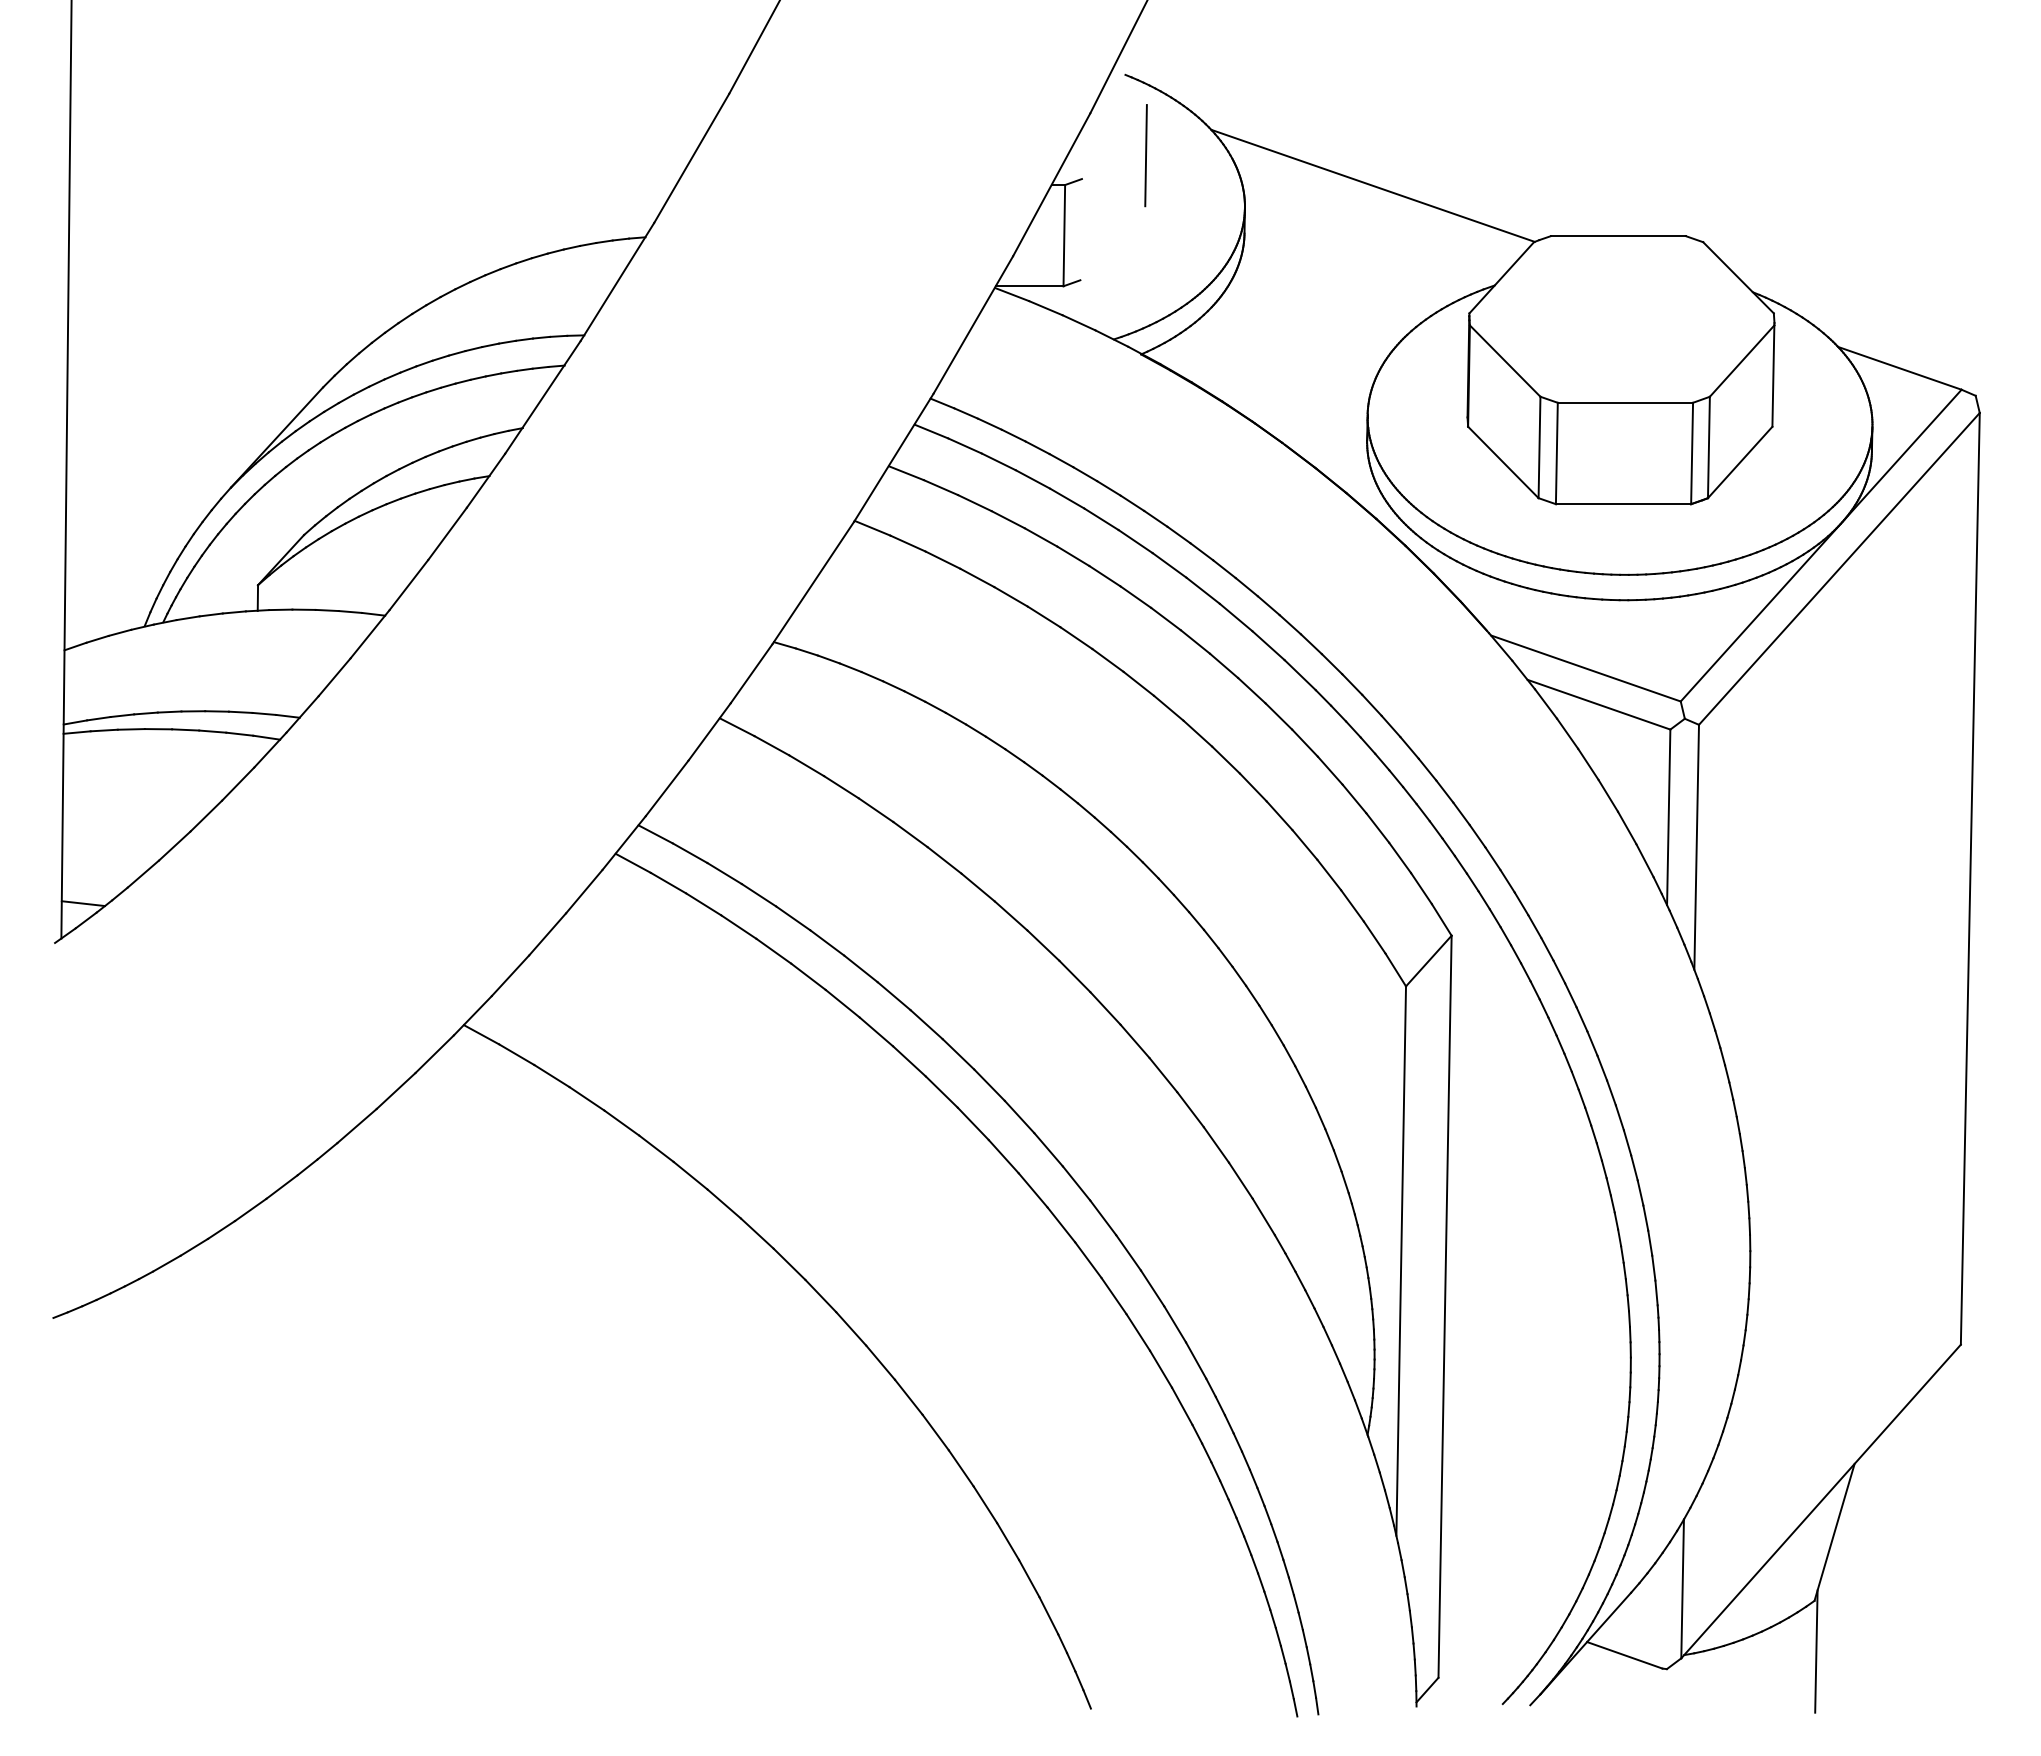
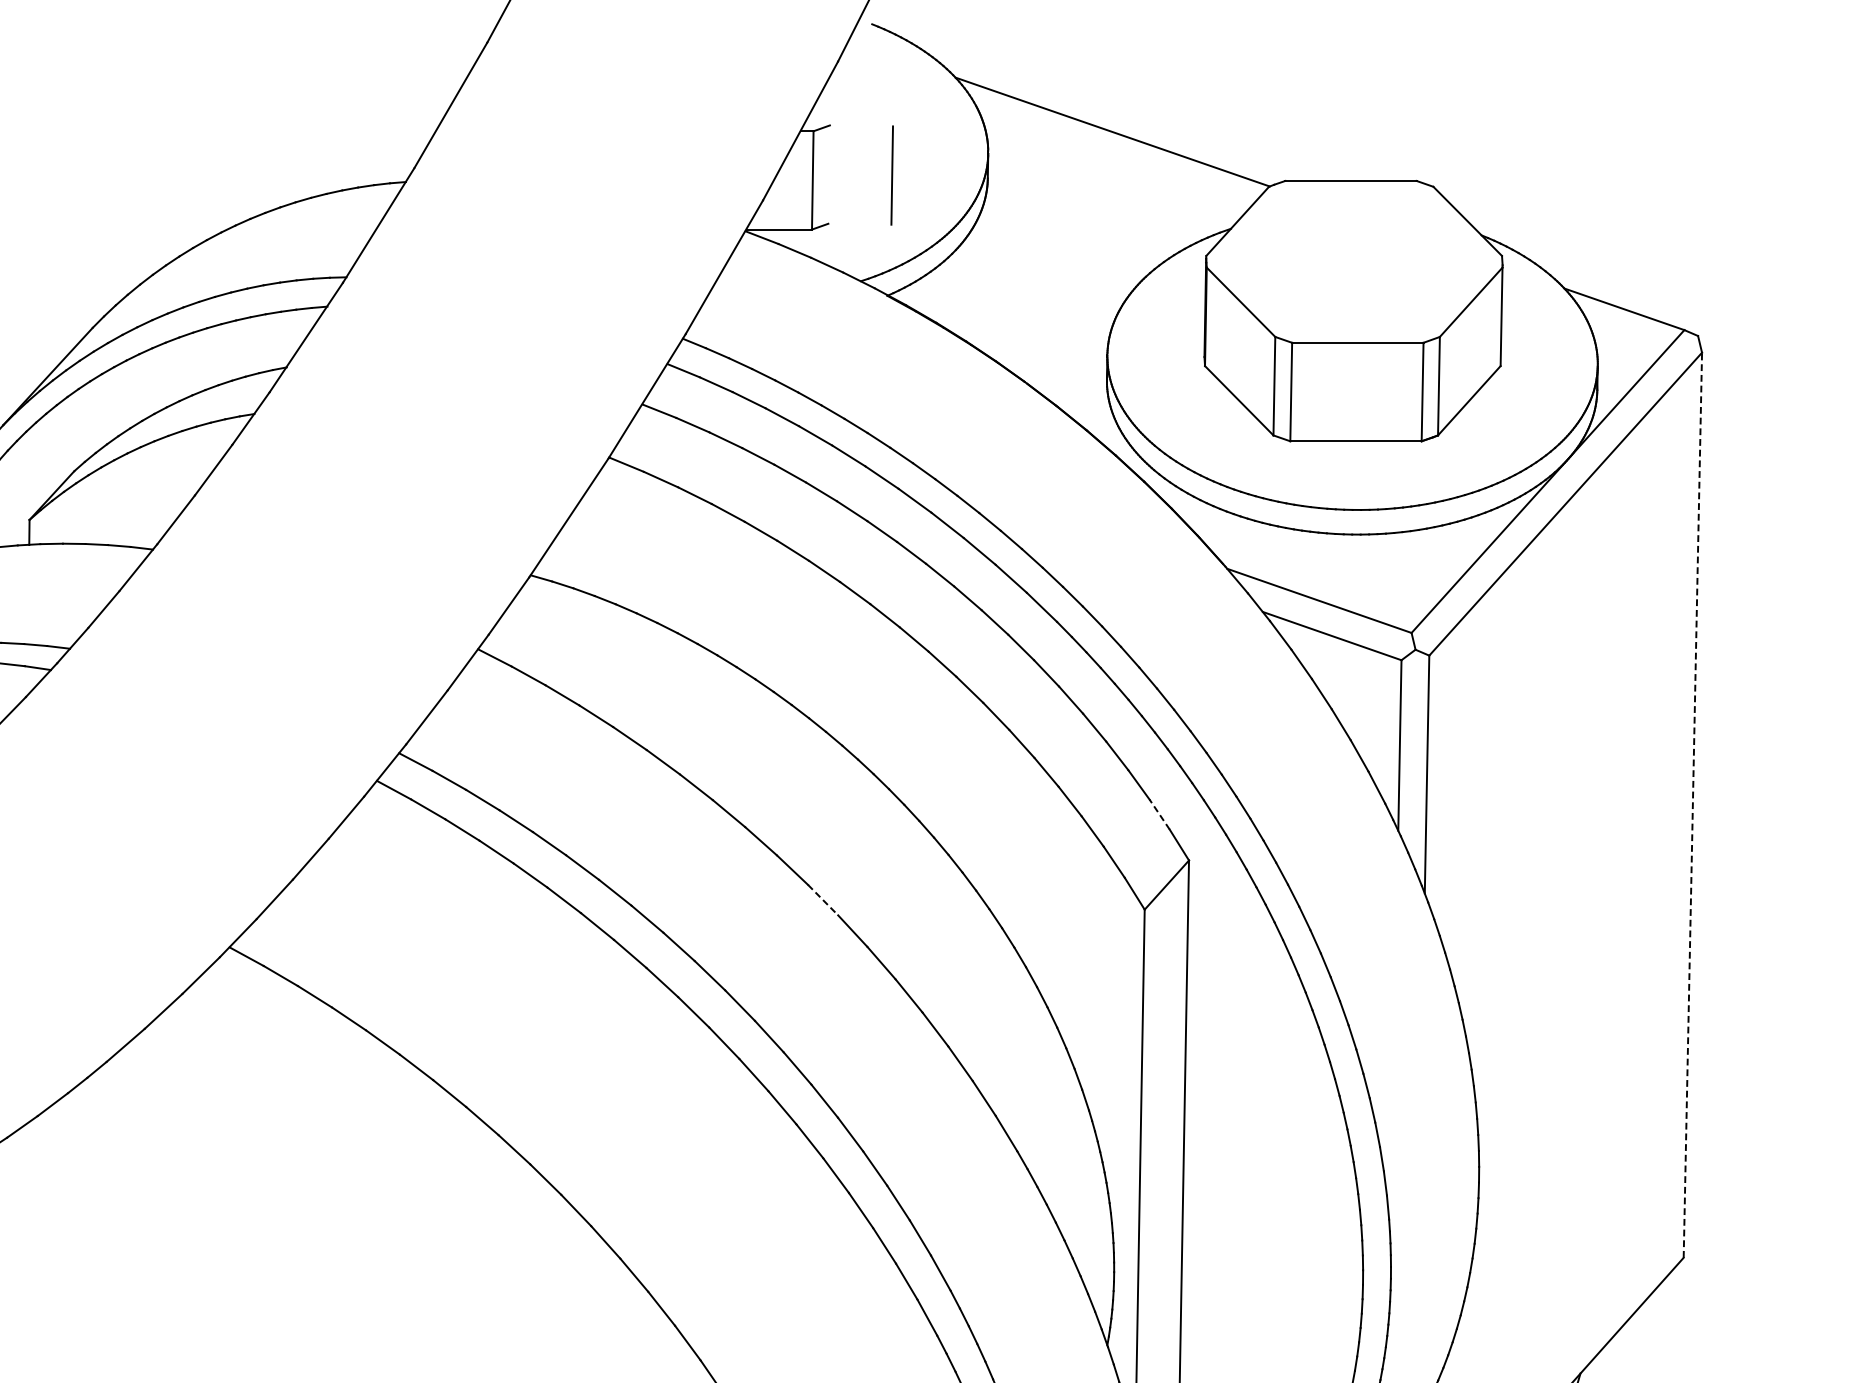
line: (1145, 155) -> (891, 175), moved
line: (1970, 878) -> (1693, 804), solid -> dashed
line: (1421, 888) -> (1159, 814), solid -> dashed
line: (1075, 976) -> (823, 900), solid -> dashed

